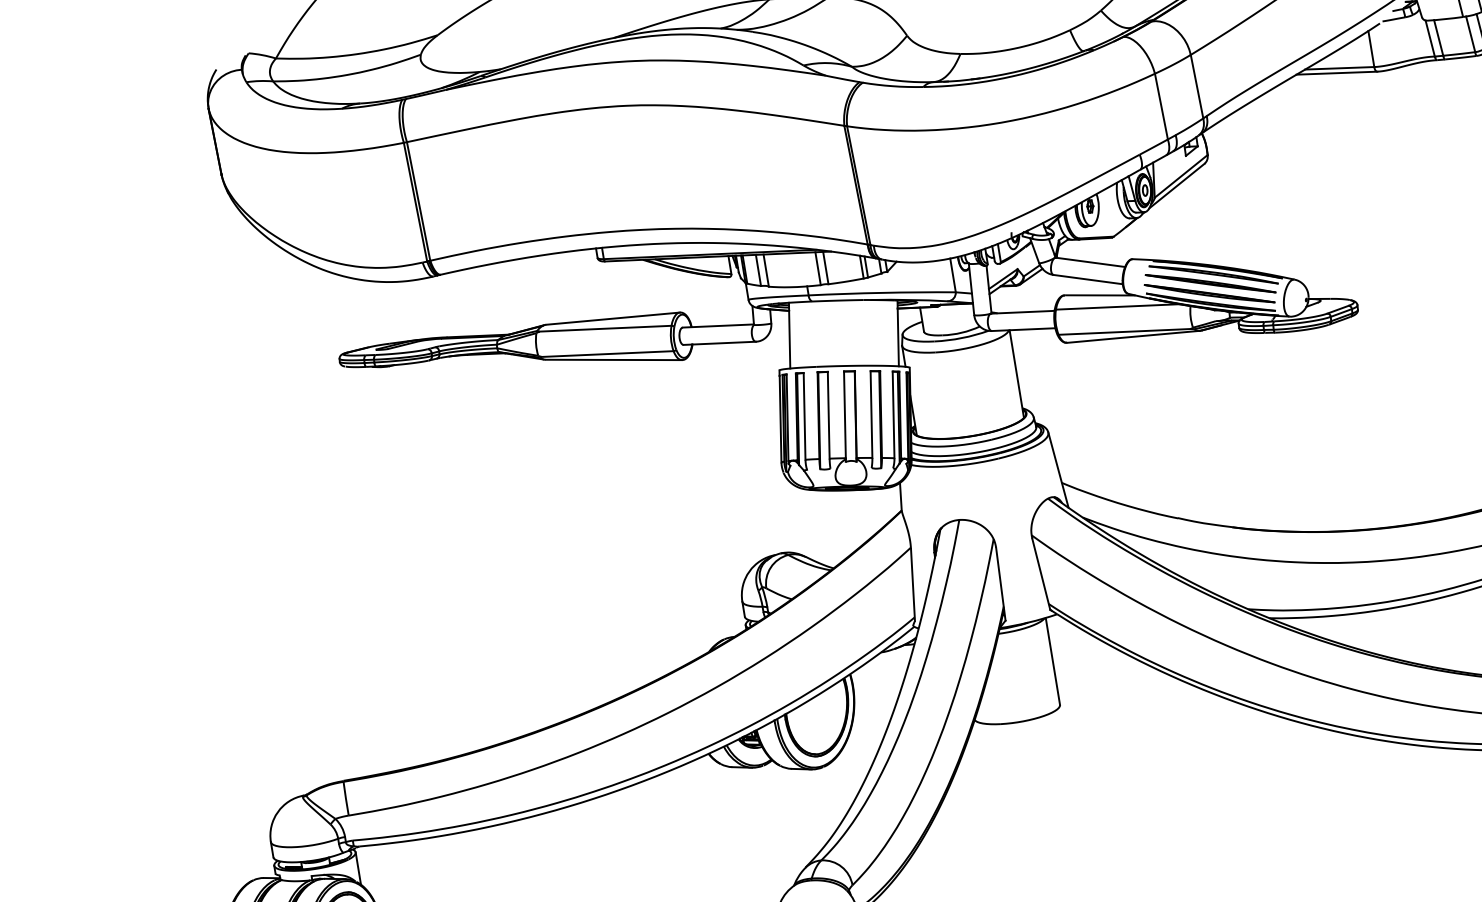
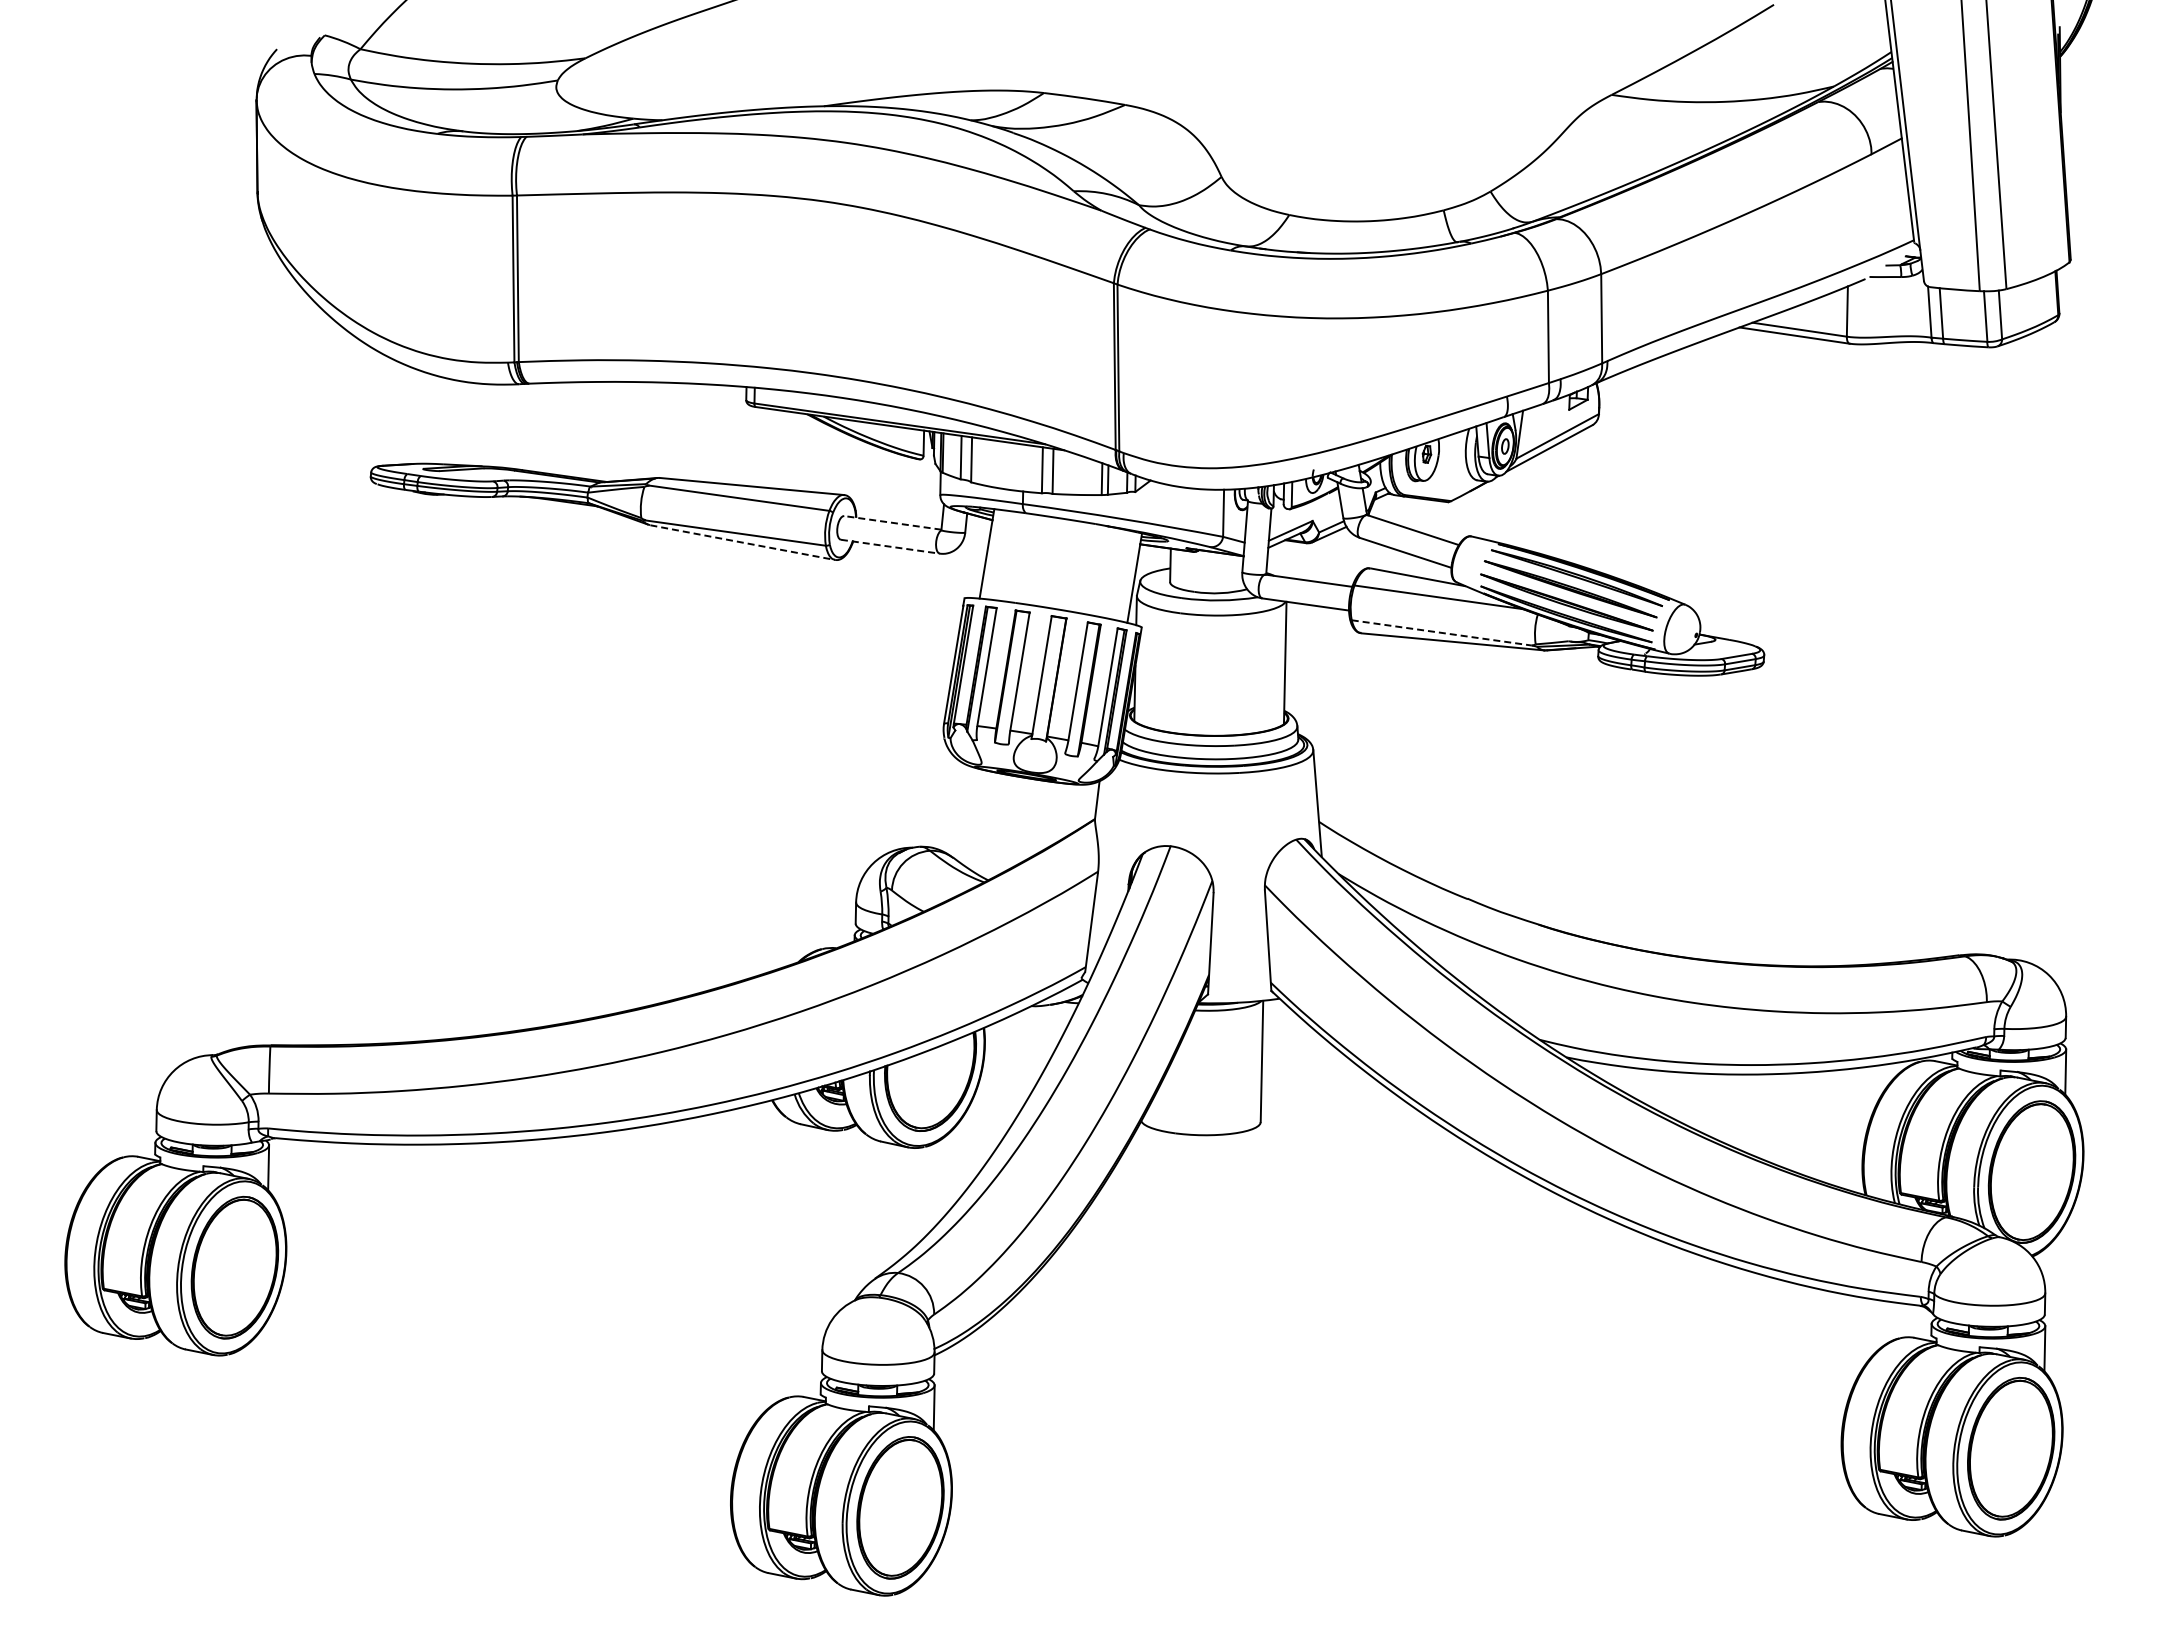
line: (718, 325) -> (892, 522), solid -> dashed
line: (1124, 331) -> (1441, 632), solid -> dashed
line: (719, 343) -> (890, 546), solid -> dashed
line: (613, 359) -> (742, 542), solid -> dashed

